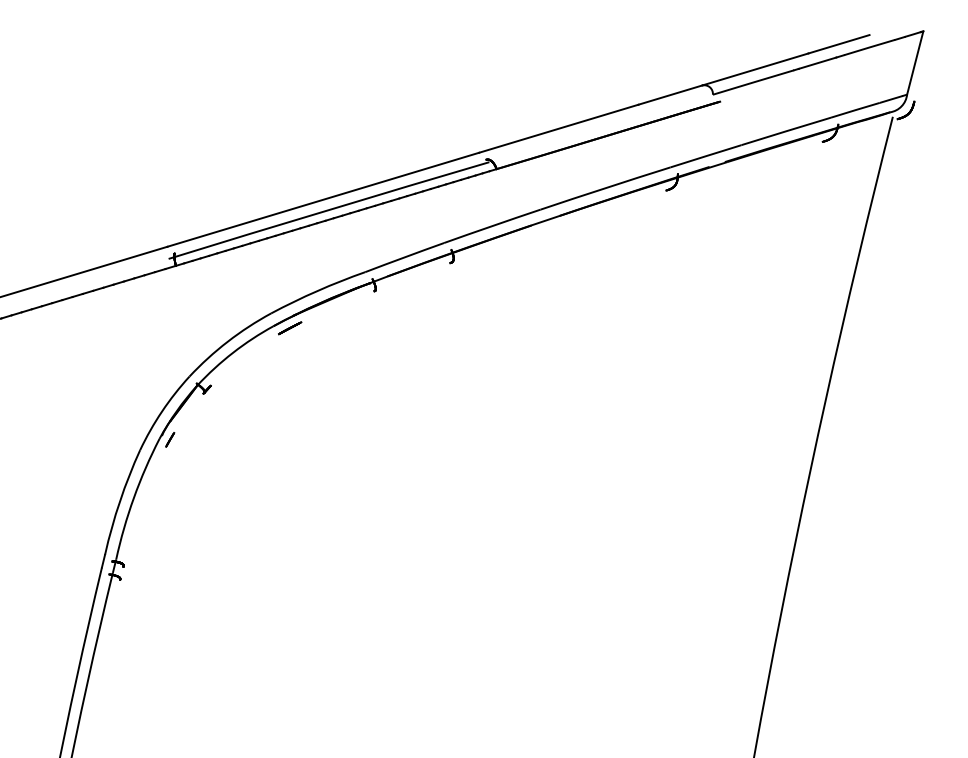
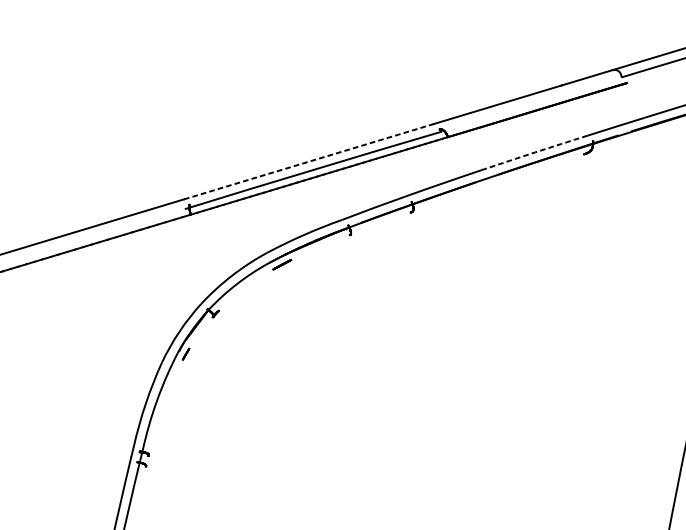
arc: (605, 188) -> (535, 152), solid -> dashed
line: (323, 199) -> (309, 161), solid -> dashed

